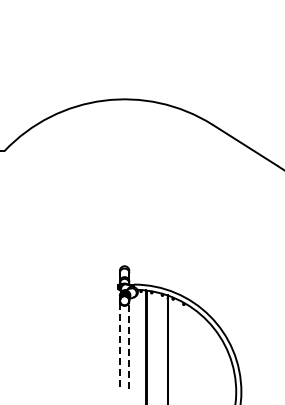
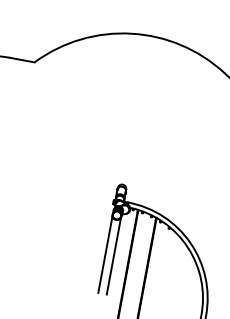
line: (119, 345) -> (105, 254), dashed -> solid
line: (129, 345) -> (114, 256), dashed -> solid

